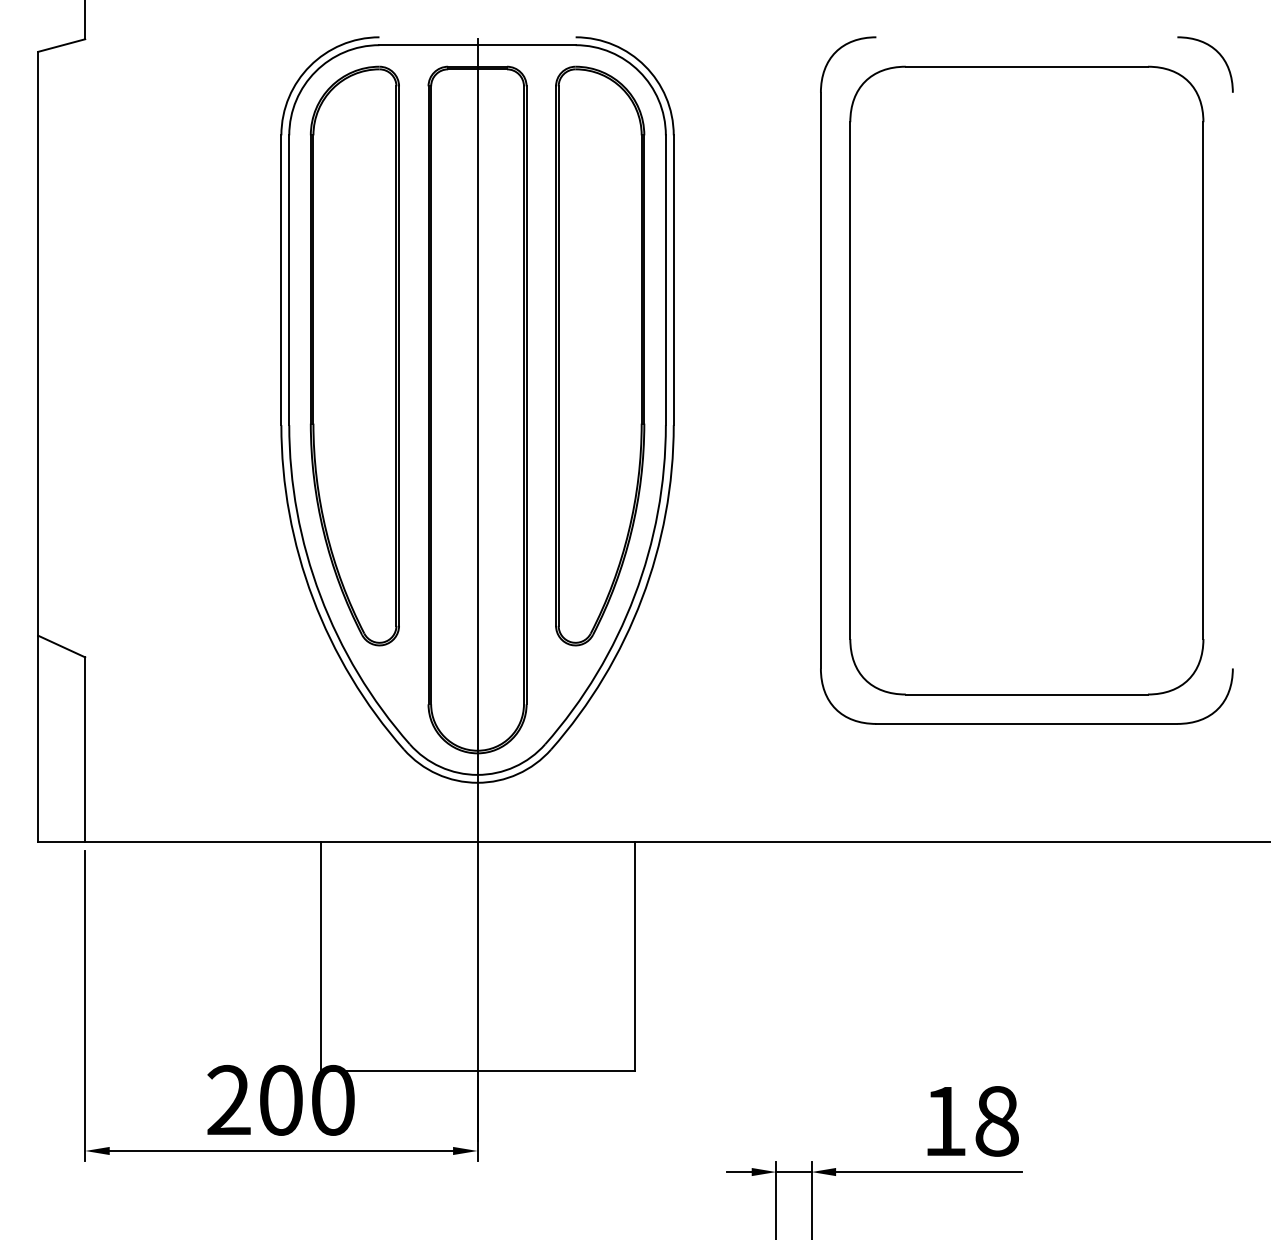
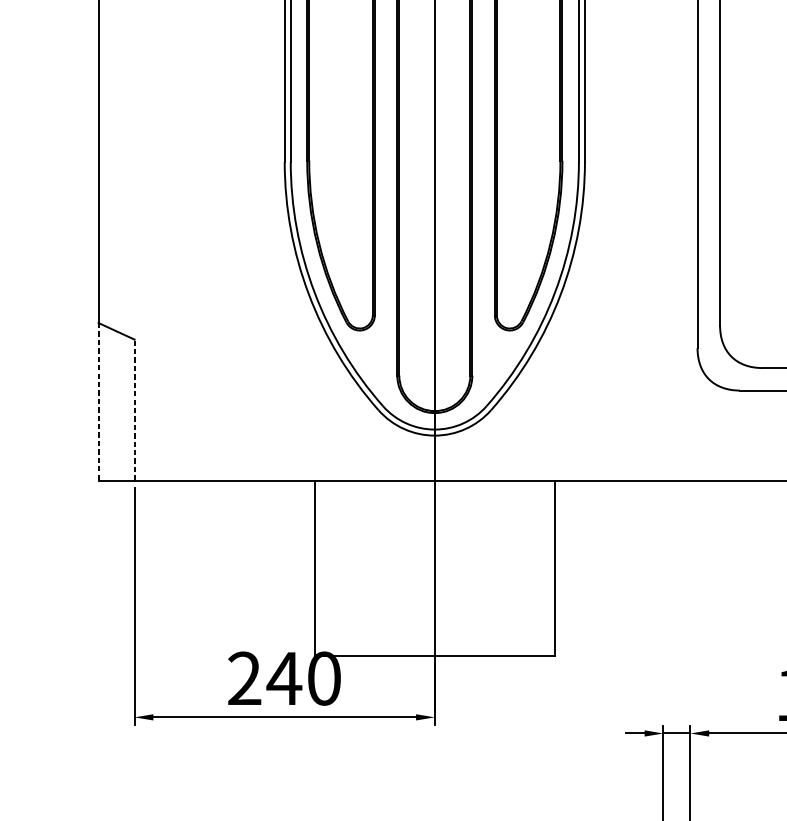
line: (38, 738) -> (98, 401), solid -> dashed
line: (85, 749) -> (134, 410), solid -> dashed
text: (280, 1099) -> (284, 677), 200 -> 240

